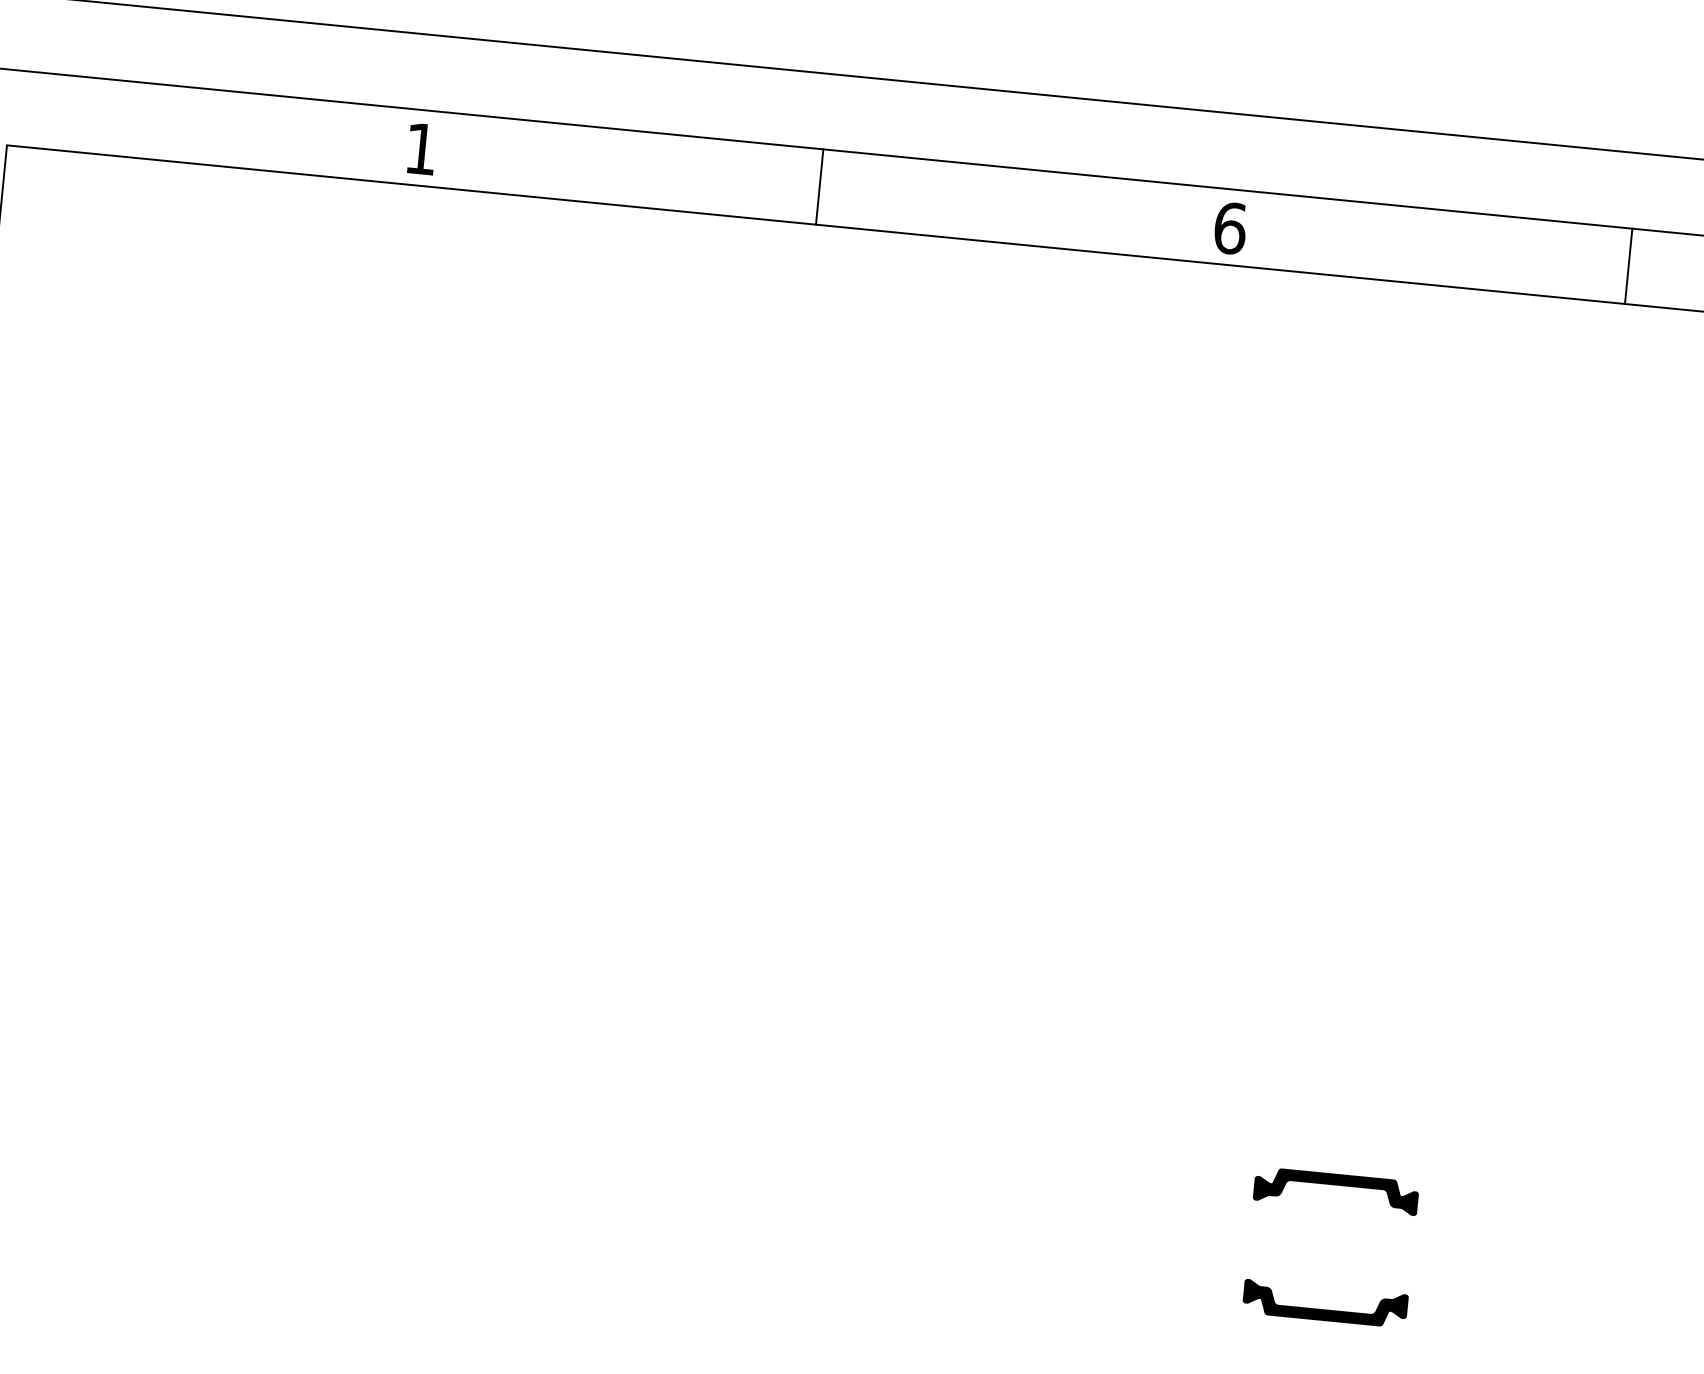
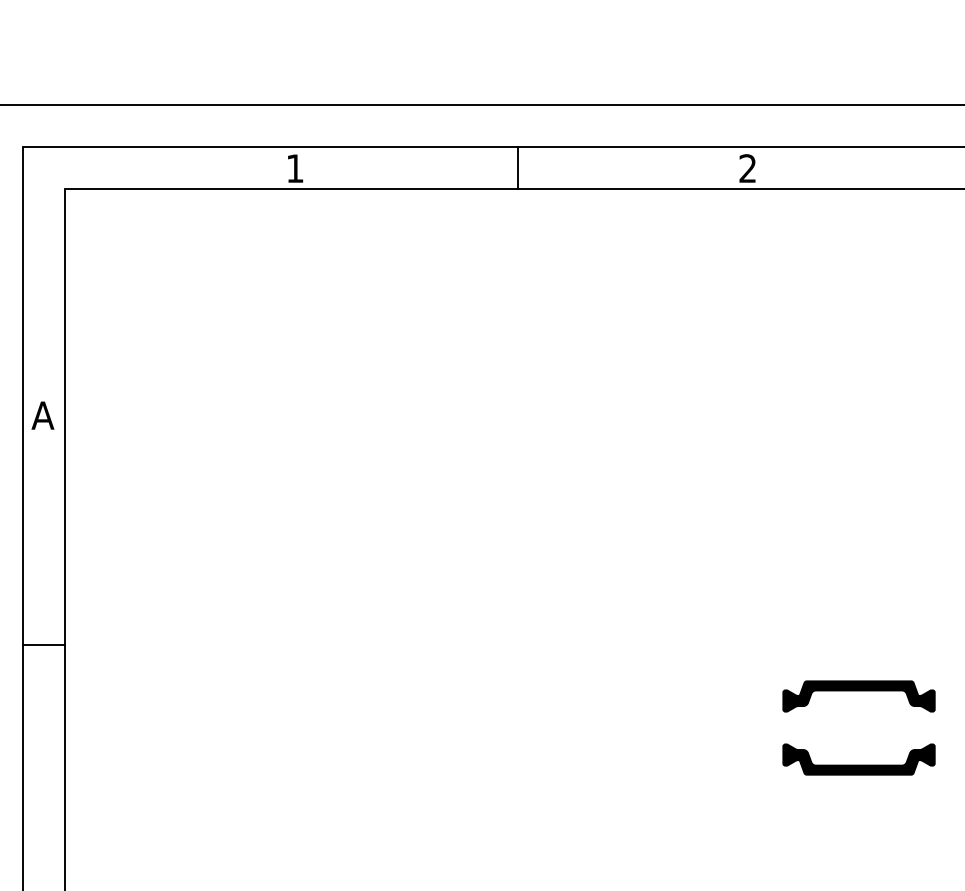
text: (1229, 228) -> (747, 168), 6 -> 2
part: (1335, 1191) -> (858, 696), size x1.67
part: (1324, 1303) -> (858, 759), size x1.67

